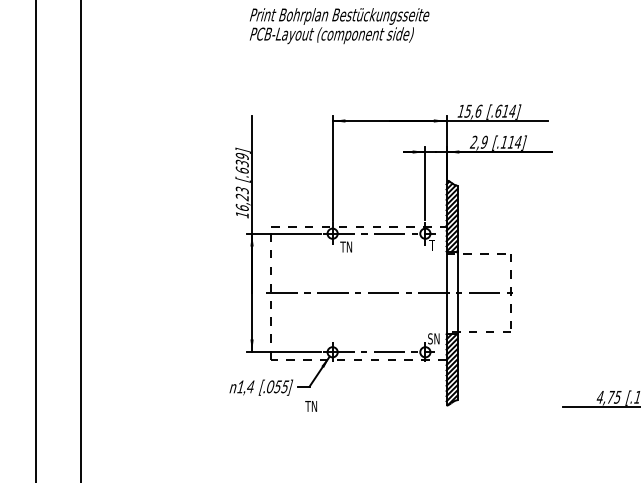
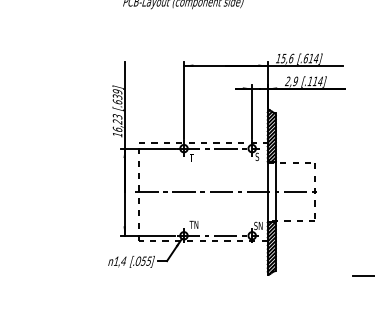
text: (431, 244) -> (256, 156), T -> S
text: (346, 246) -> (194, 158), TN -> T
text: (310, 406) -> (193, 224), moved

